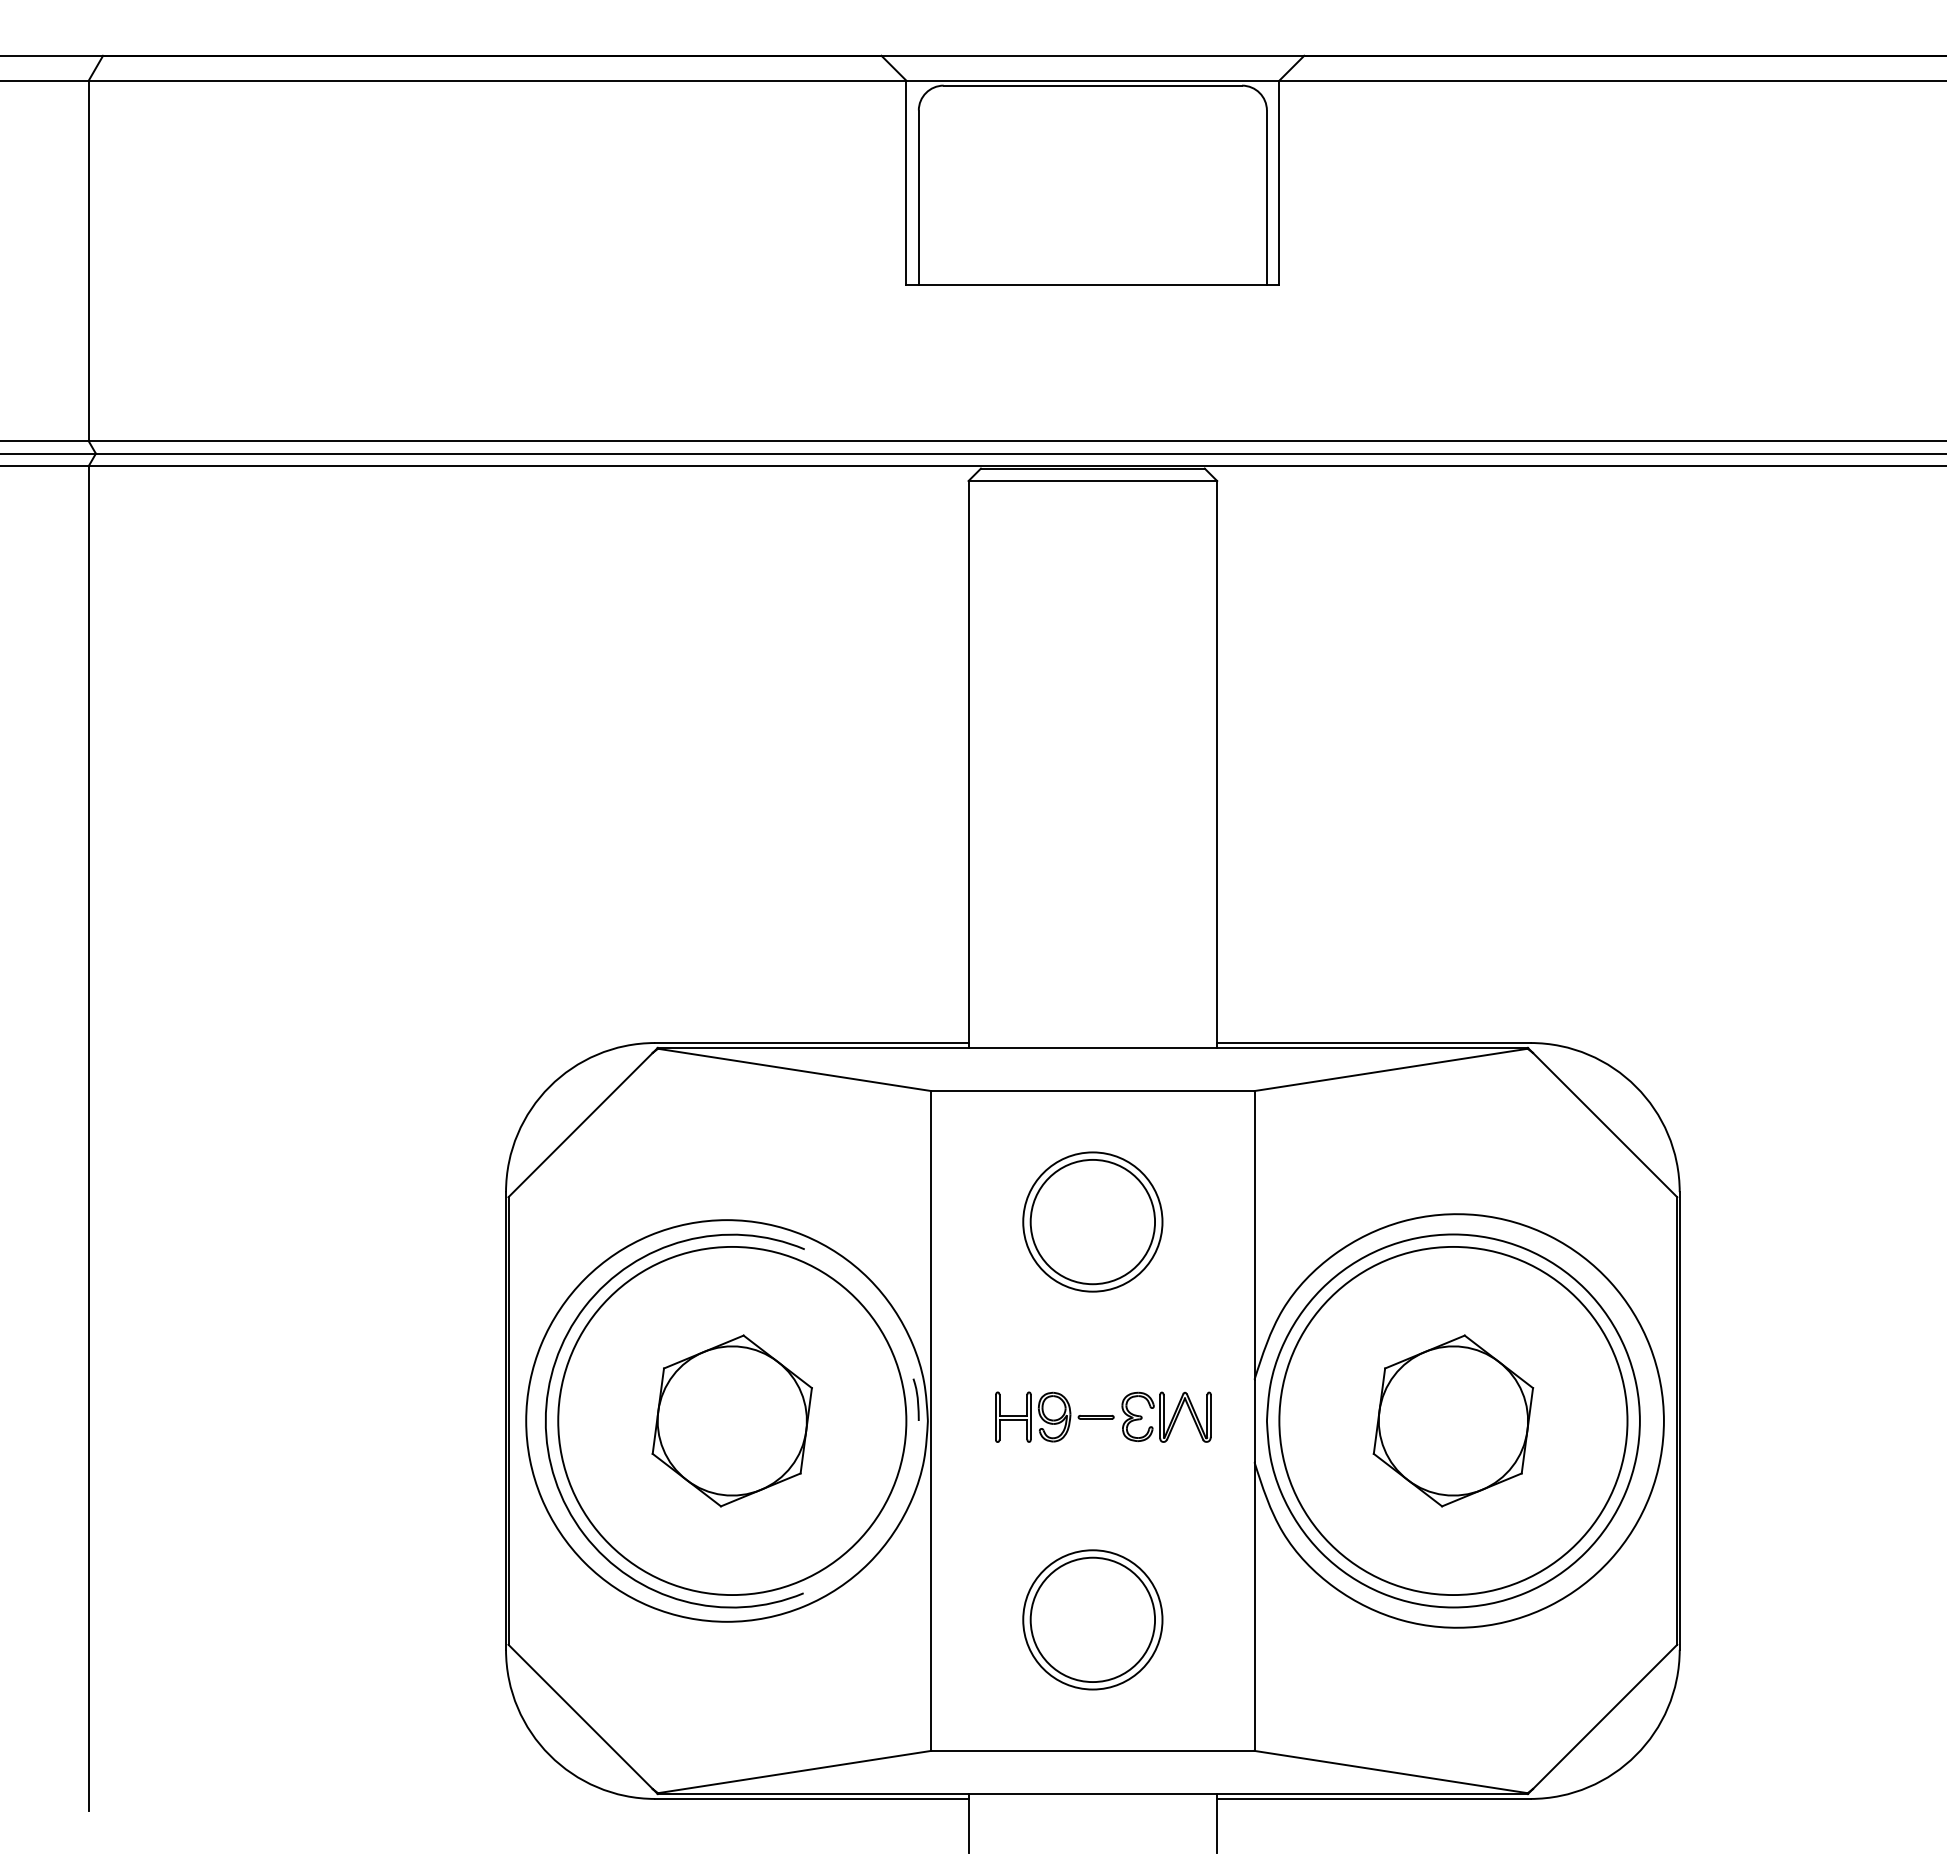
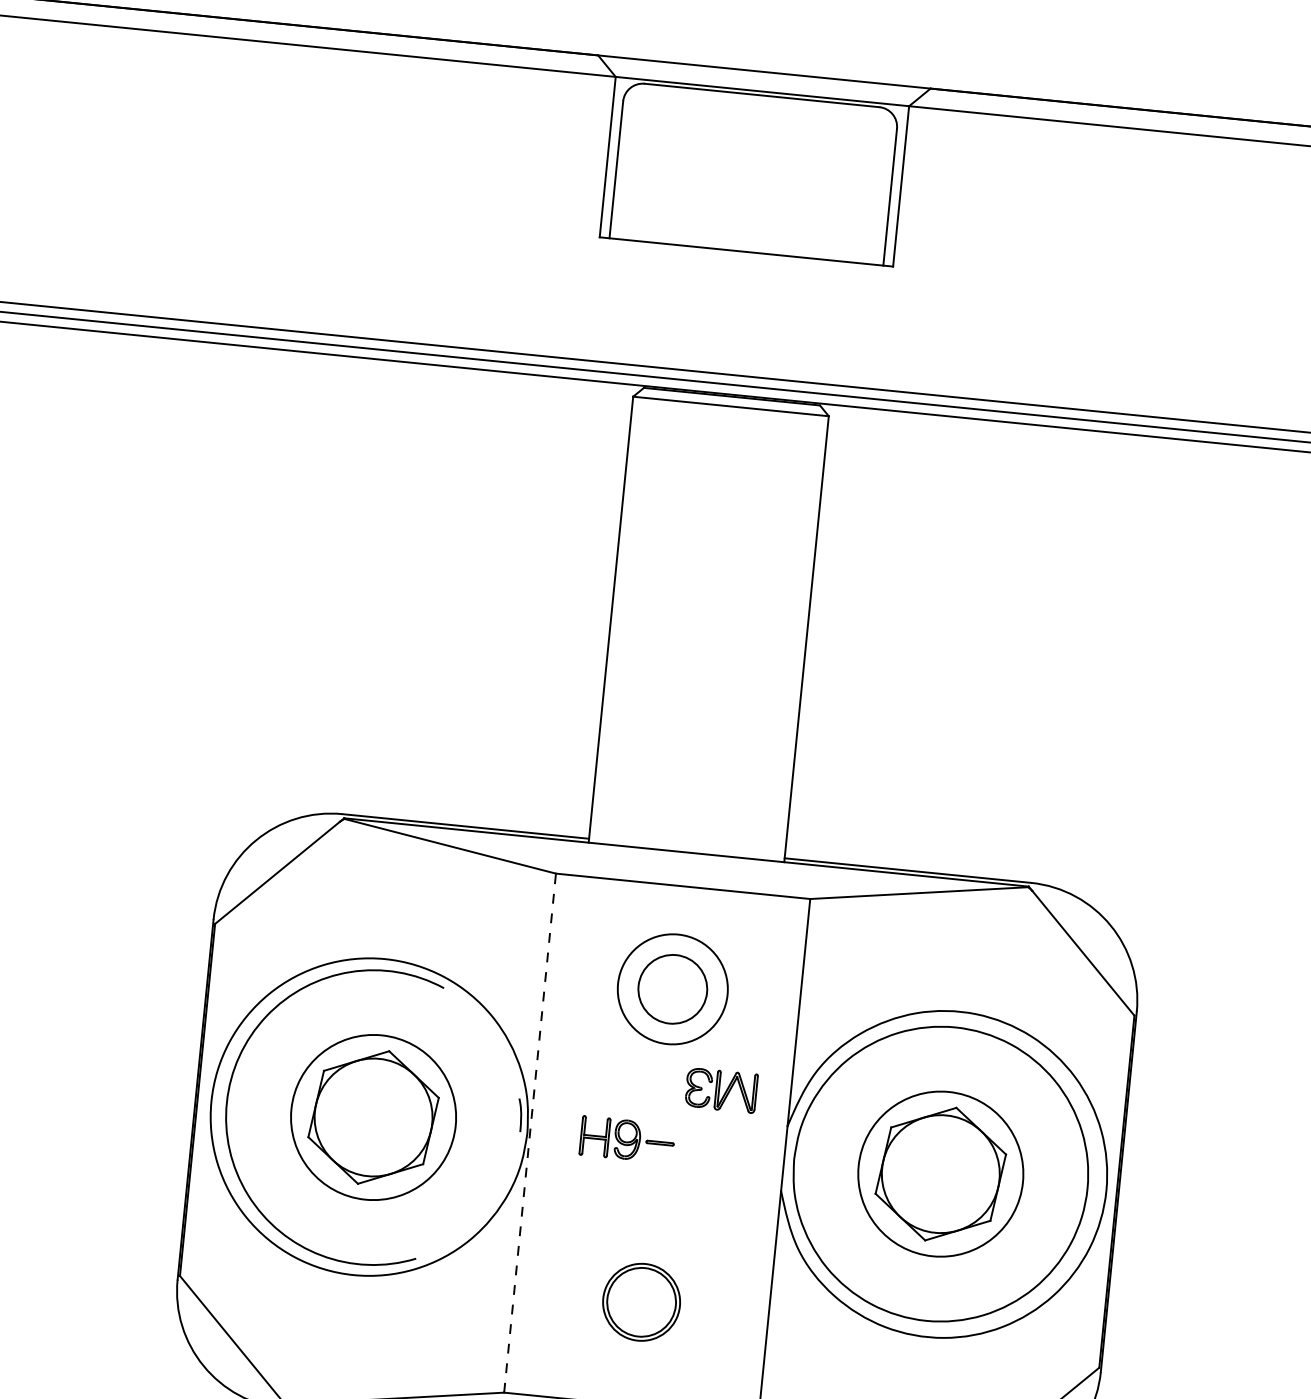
circle: (1092, 1221) -> (672, 988), size x0.7
part: (1166, 1416) -> (721, 1089), moved
circle: (732, 1420) -> (373, 1117), size x0.6
line: (931, 1420) -> (530, 1132), solid -> dashed
circle: (1453, 1420) -> (940, 1173), size x0.6
part: (1092, 1619) -> (641, 1301), size x0.7

